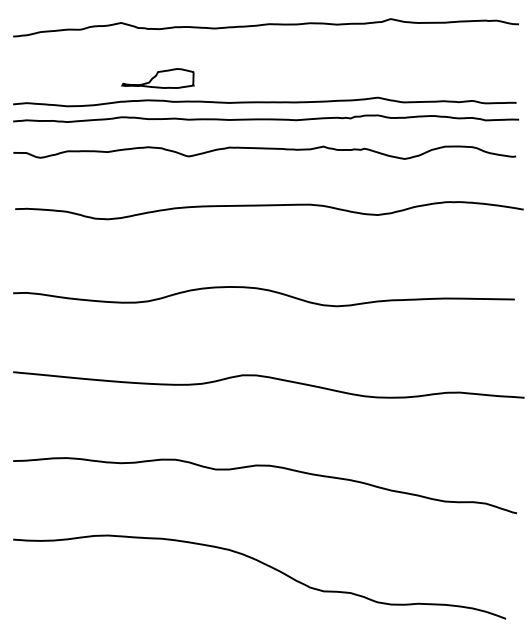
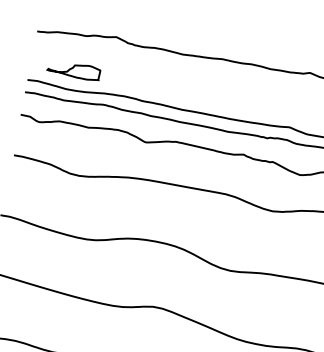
part: (157, 78) -> (73, 69), moved

